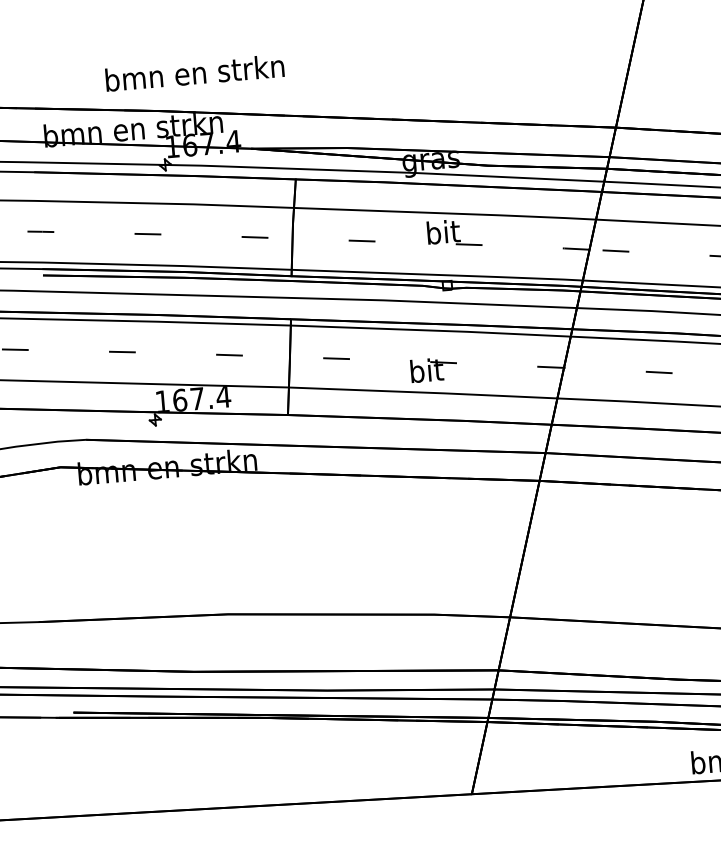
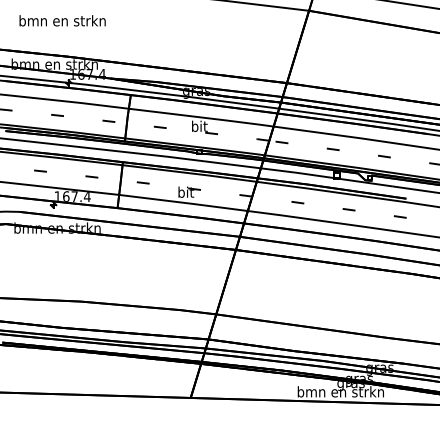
text: (194, 72) -> (62, 20), moved

